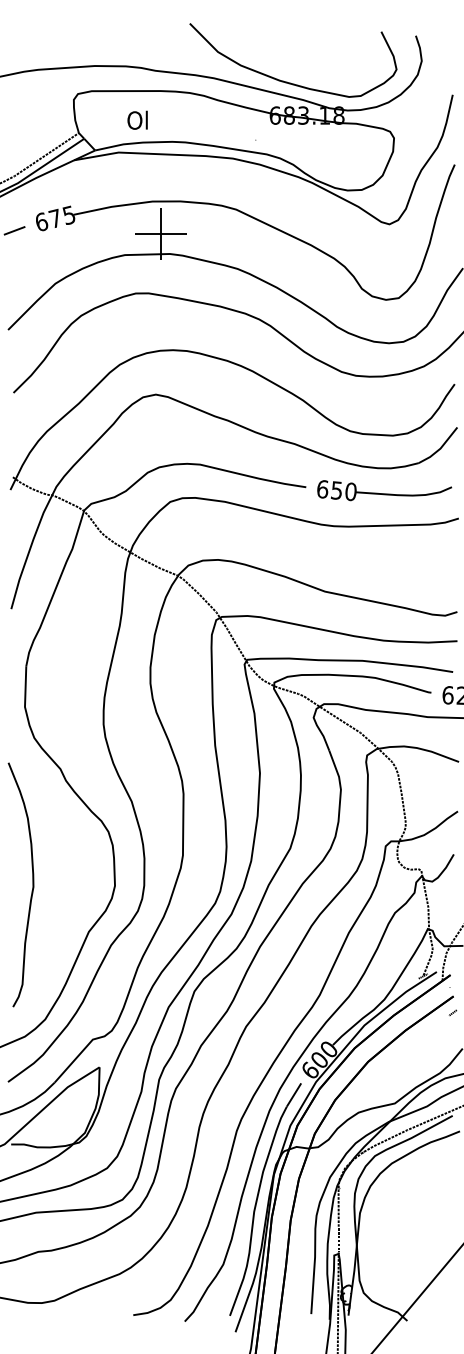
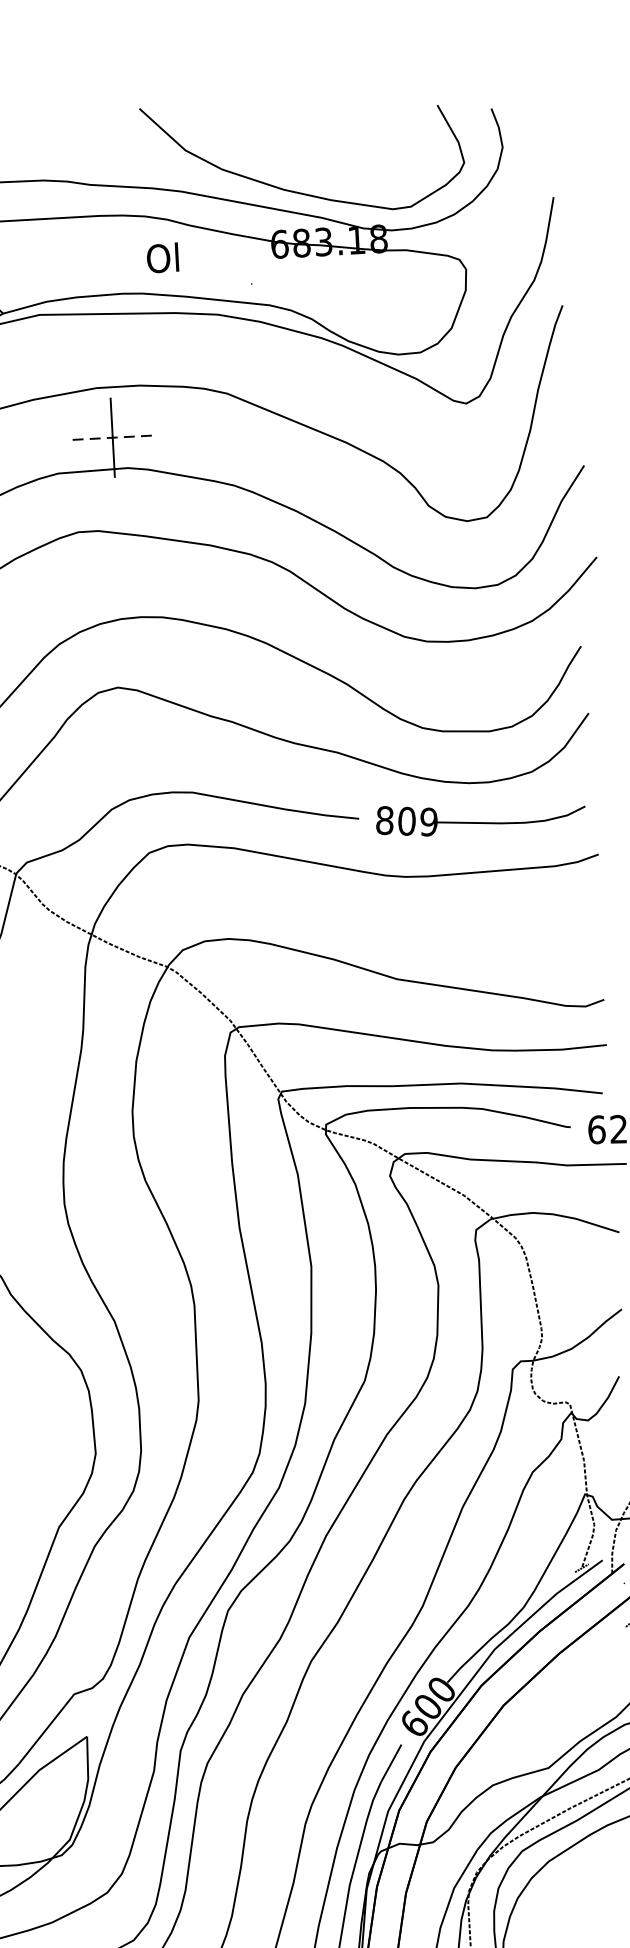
text: (137, 119) -> (162, 256), moved
line: (161, 233) -> (113, 436), solid -> dashed
text: (336, 490) -> (406, 821), 650 -> 809

